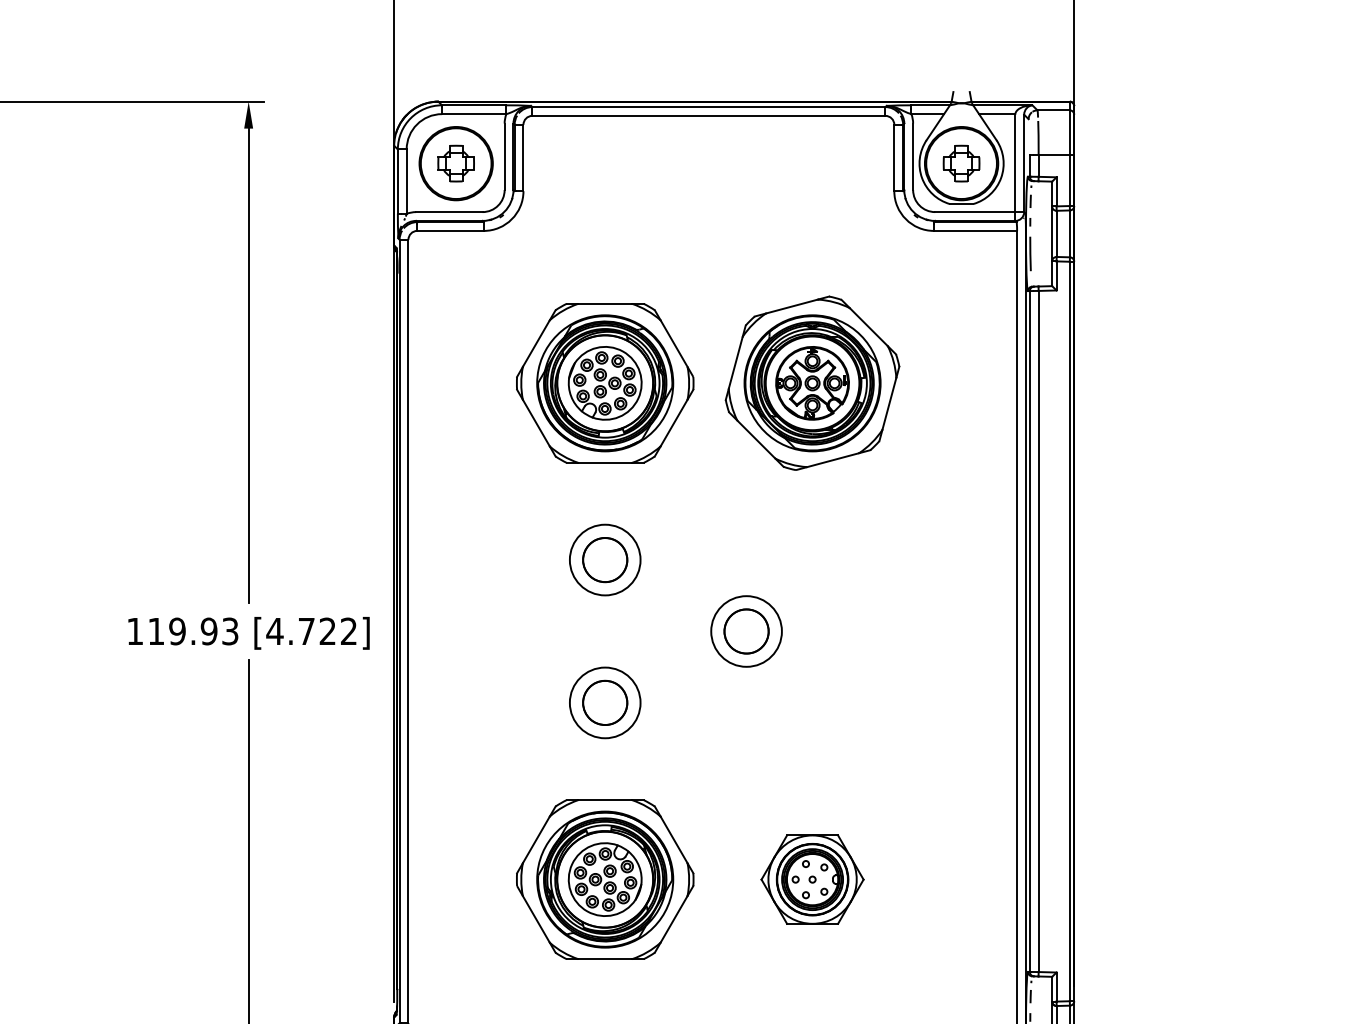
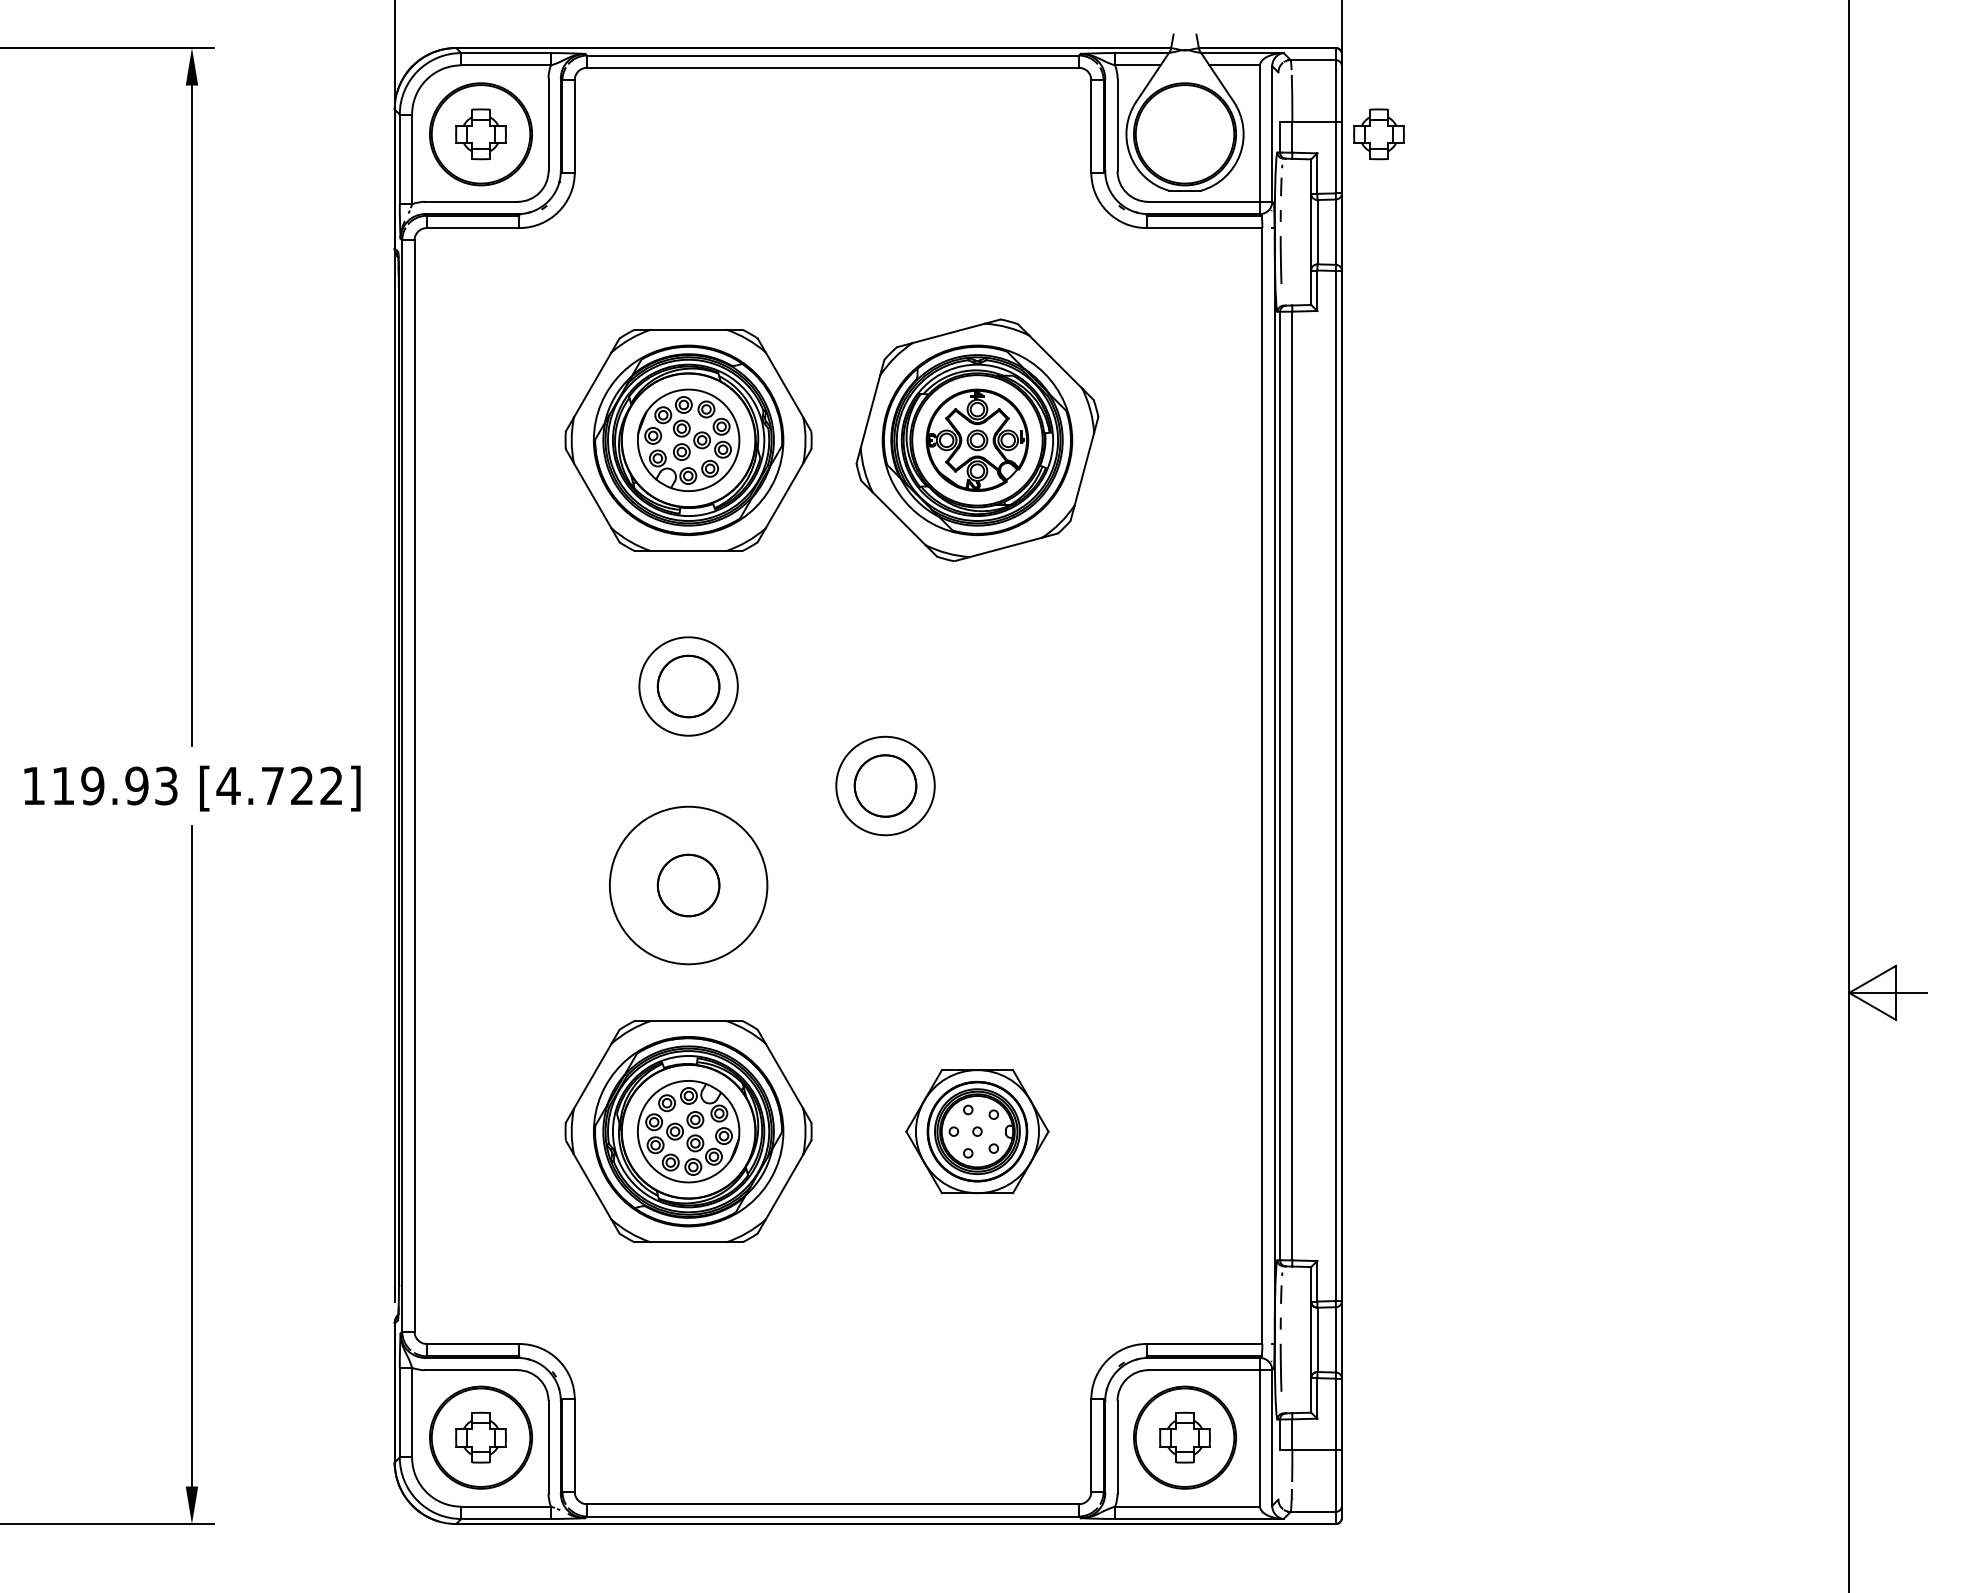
part: (961, 163) -> (1378, 134), moved
circle: (605, 702) -> (688, 885), size x1.6

